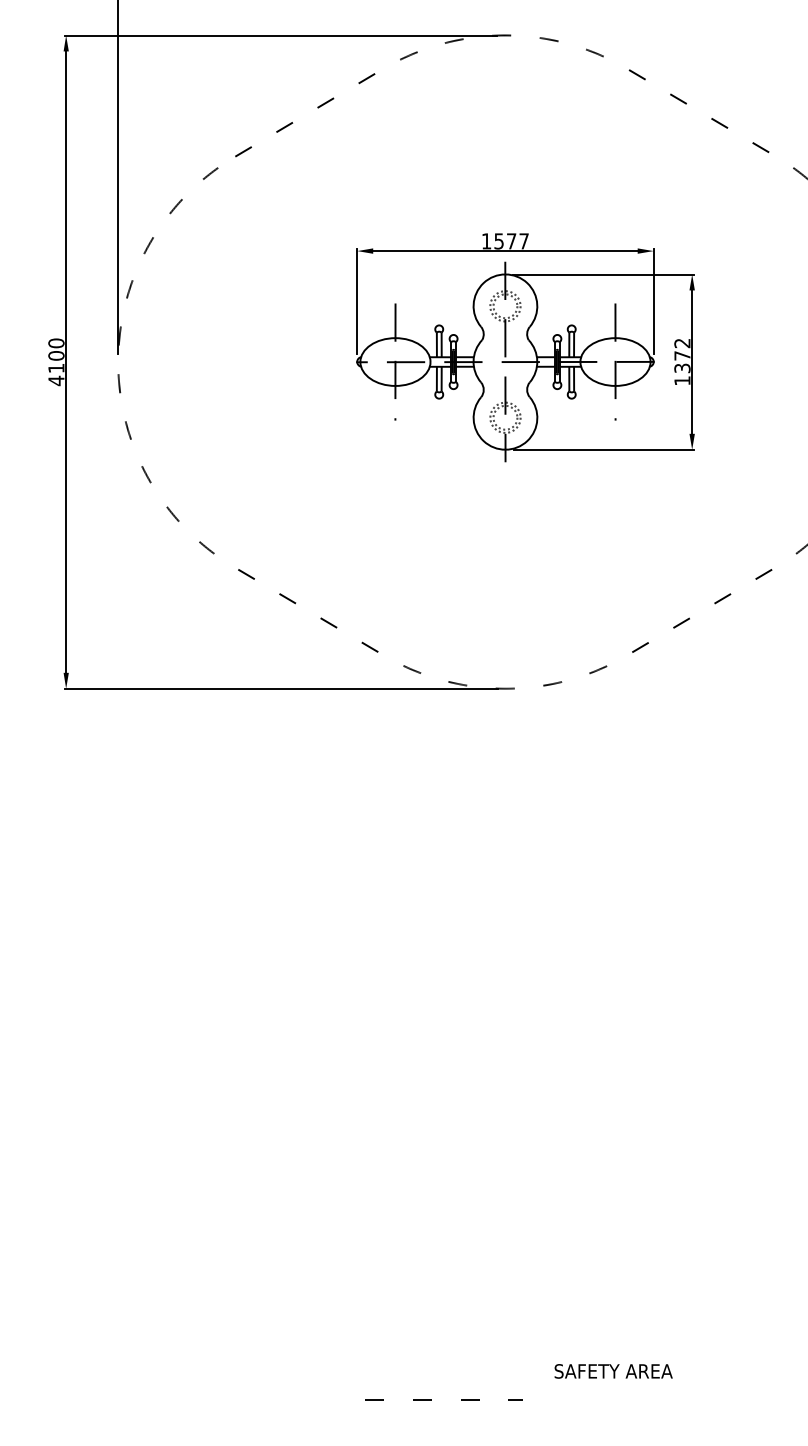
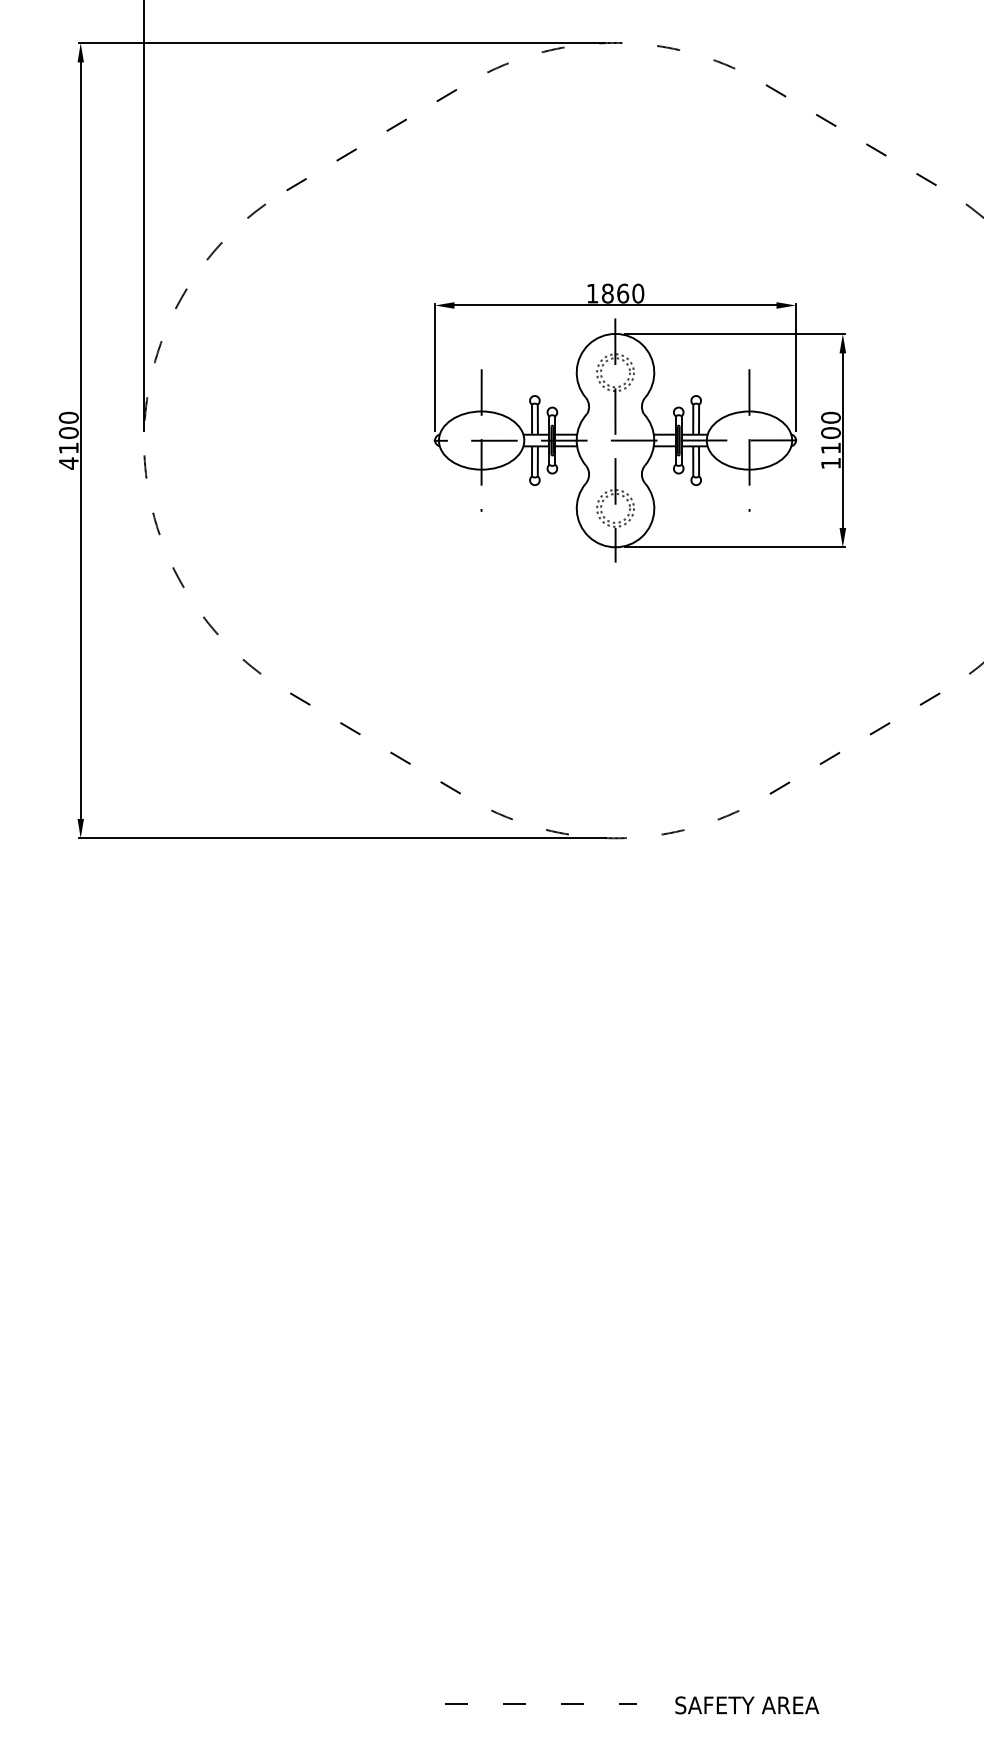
text: (512, 241) -> (623, 293), 1577 -> 1860
text: (682, 355) -> (830, 432), 1372 -> 1100
text: (613, 1371) -> (747, 1705), moved

